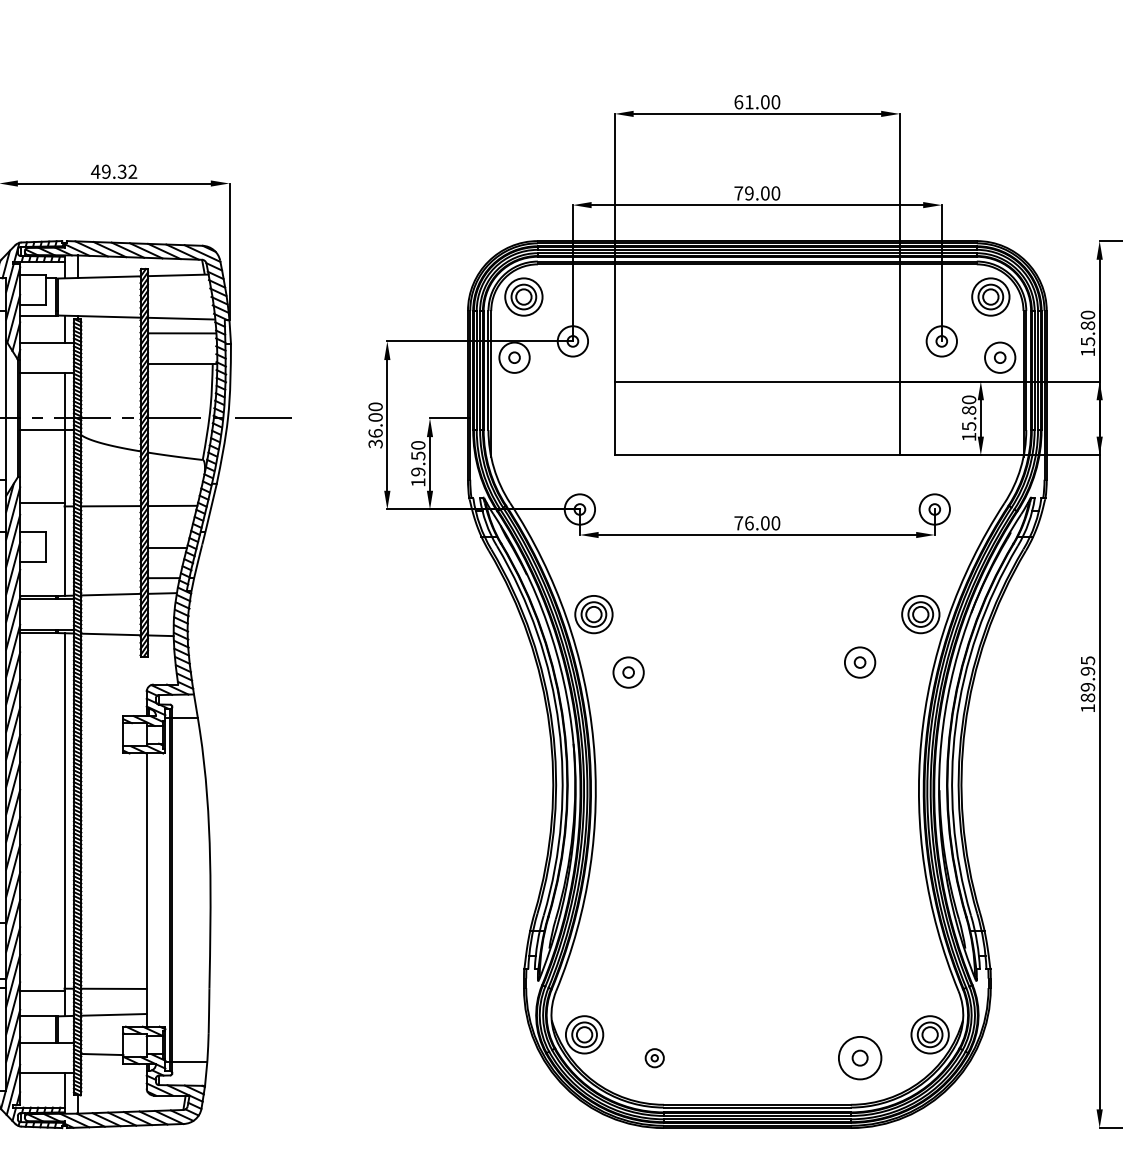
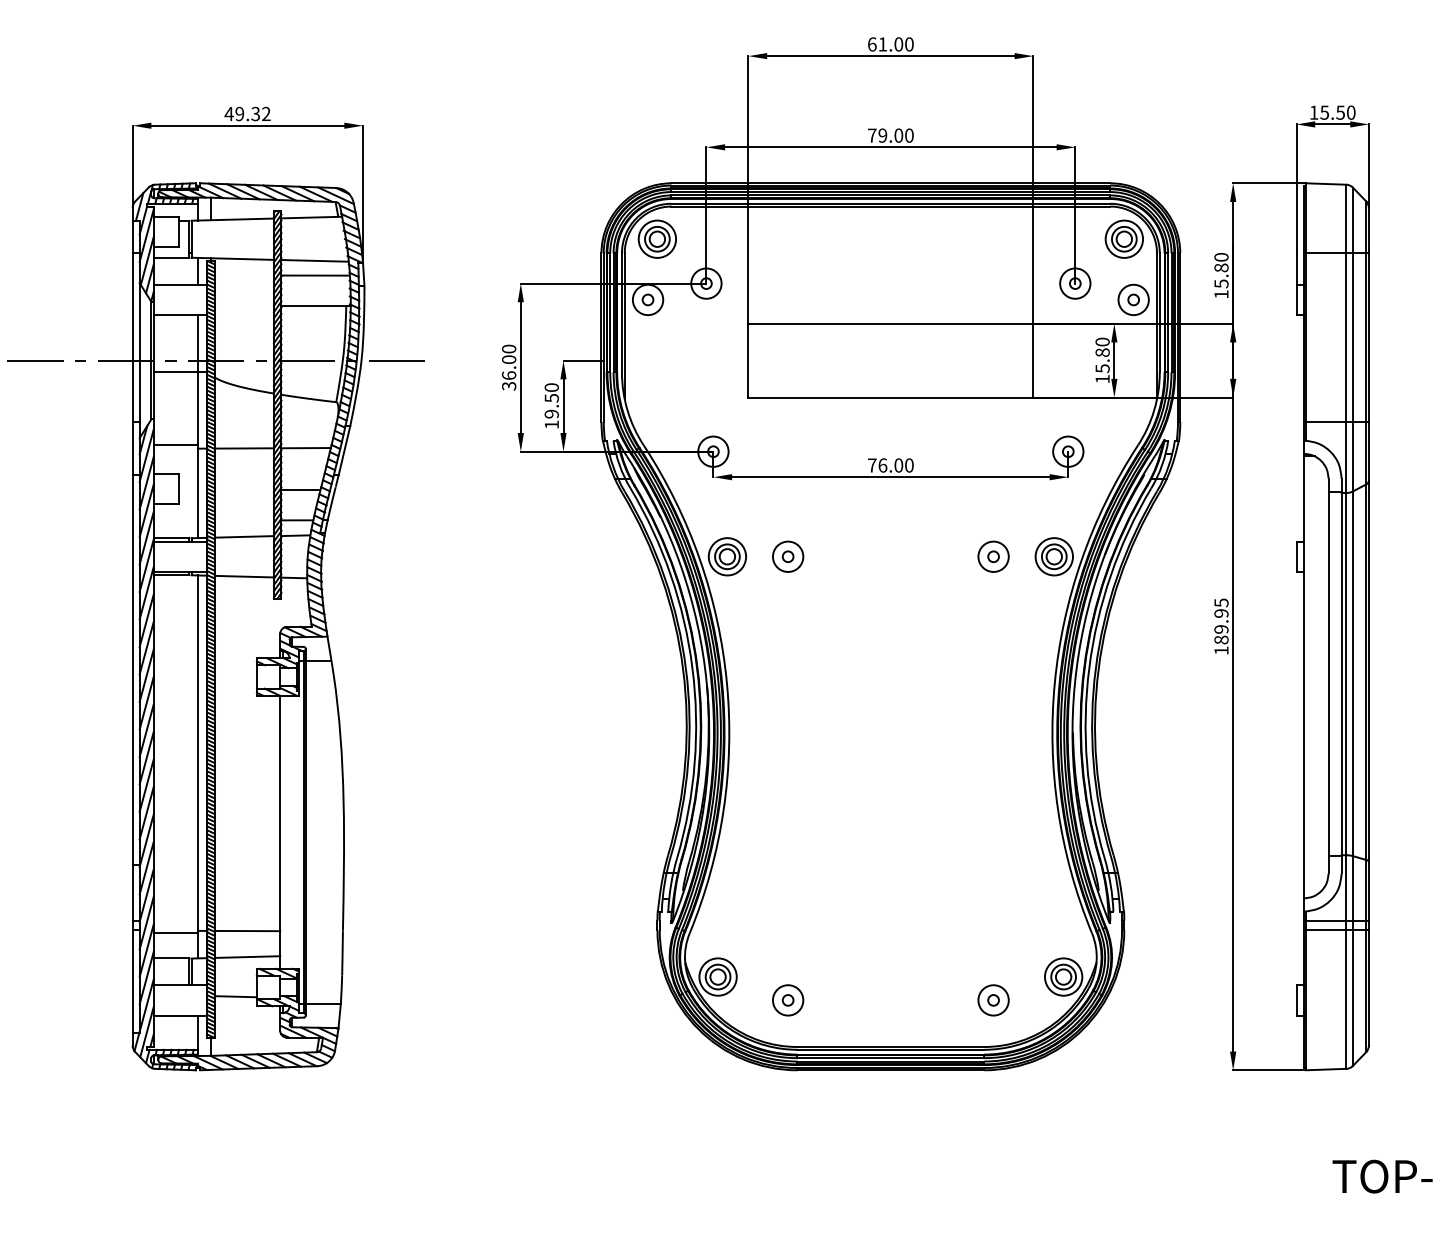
part: (860, 662) -> (993, 556), moved
part: (629, 672) -> (788, 556), moved
part: (655, 1058) -> (788, 1000), size x1.67
part: (860, 1058) -> (993, 1000), size x0.71

